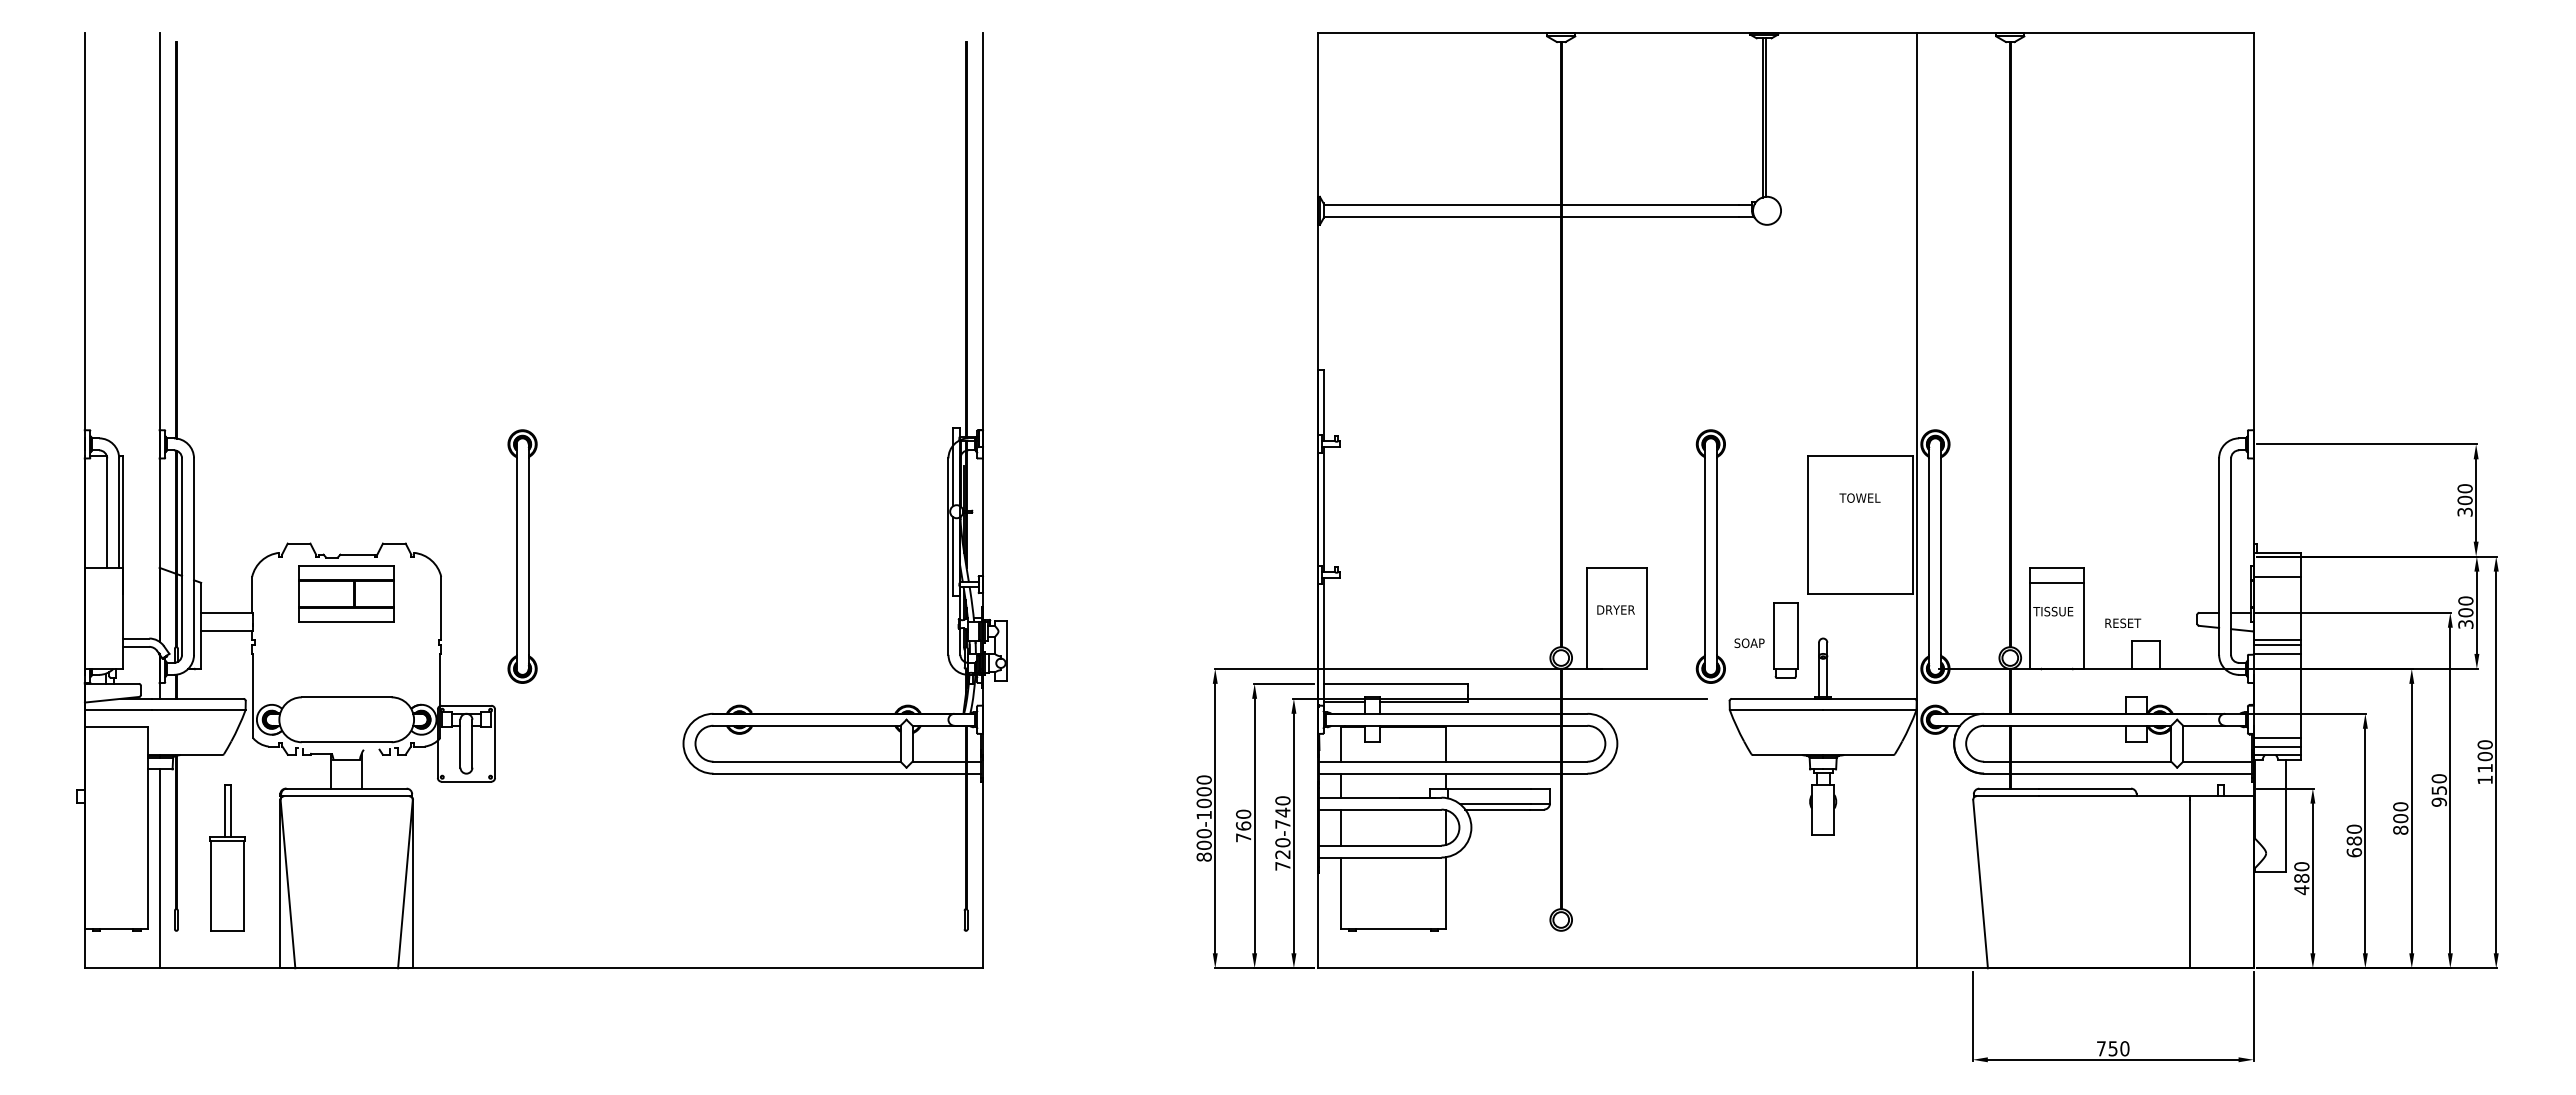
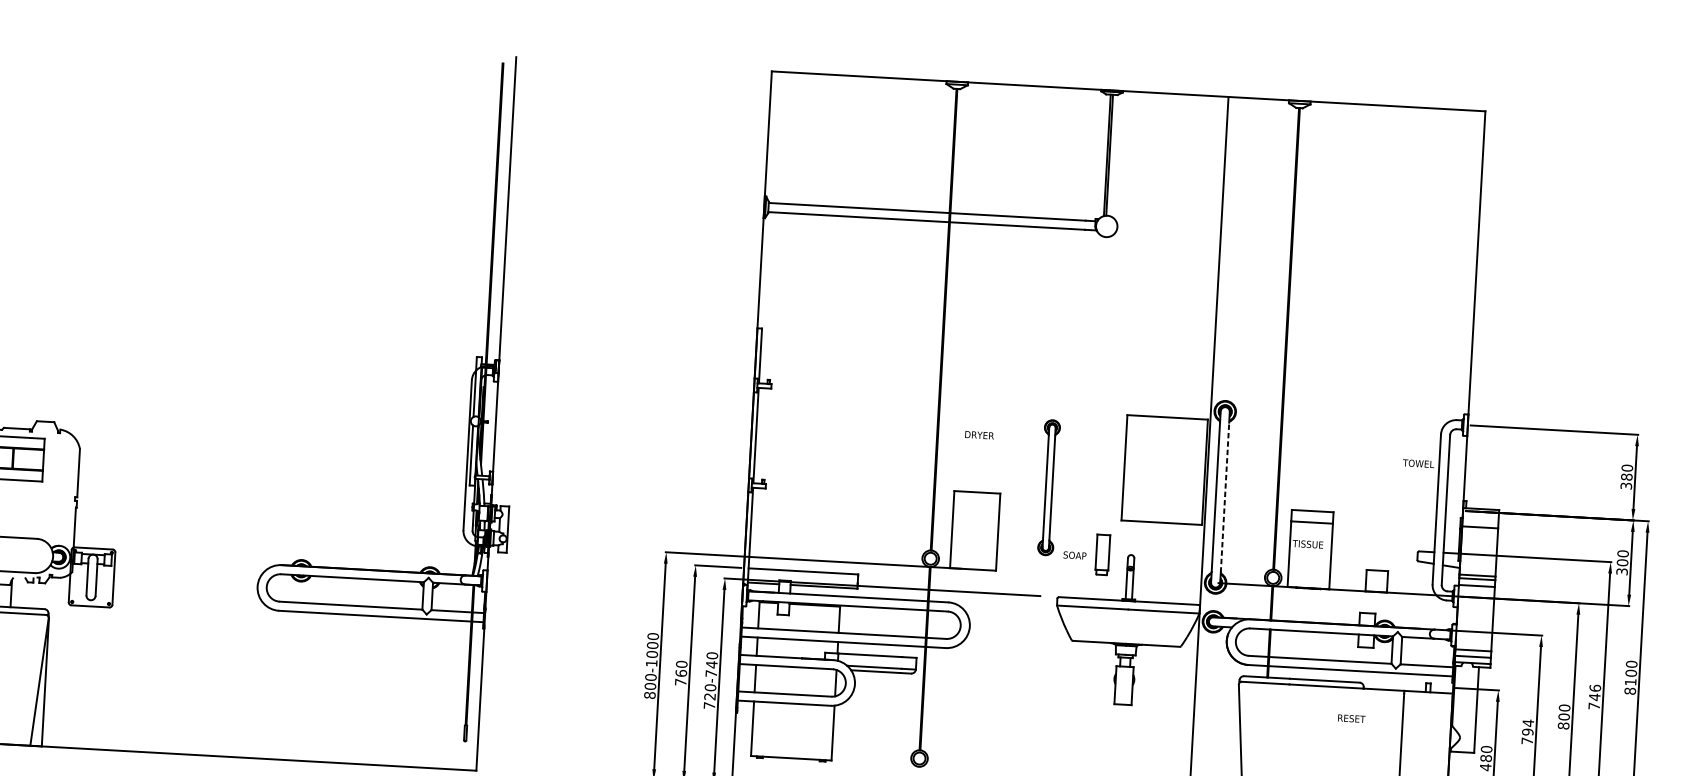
text: (1859, 497) -> (1418, 463), moved
text: (2464, 500) -> (1626, 477), 300 -> 380
part: (522, 556) -> (142, 437), removed
part: (1710, 556) -> (1048, 487), size x0.7
line: (1941, 556) -> (1225, 497), solid -> dashed
text: (1615, 609) -> (979, 434), moved
text: (2123, 623) -> (1351, 718), moved
part: (1785, 640) -> (1102, 554), size x0.7
text: (2484, 779) -> (1629, 690), 1100 -> 8100
text: (2438, 790) -> (1594, 697), 950 -> 746
text: (2354, 840) -> (1527, 731), 680 -> 794

